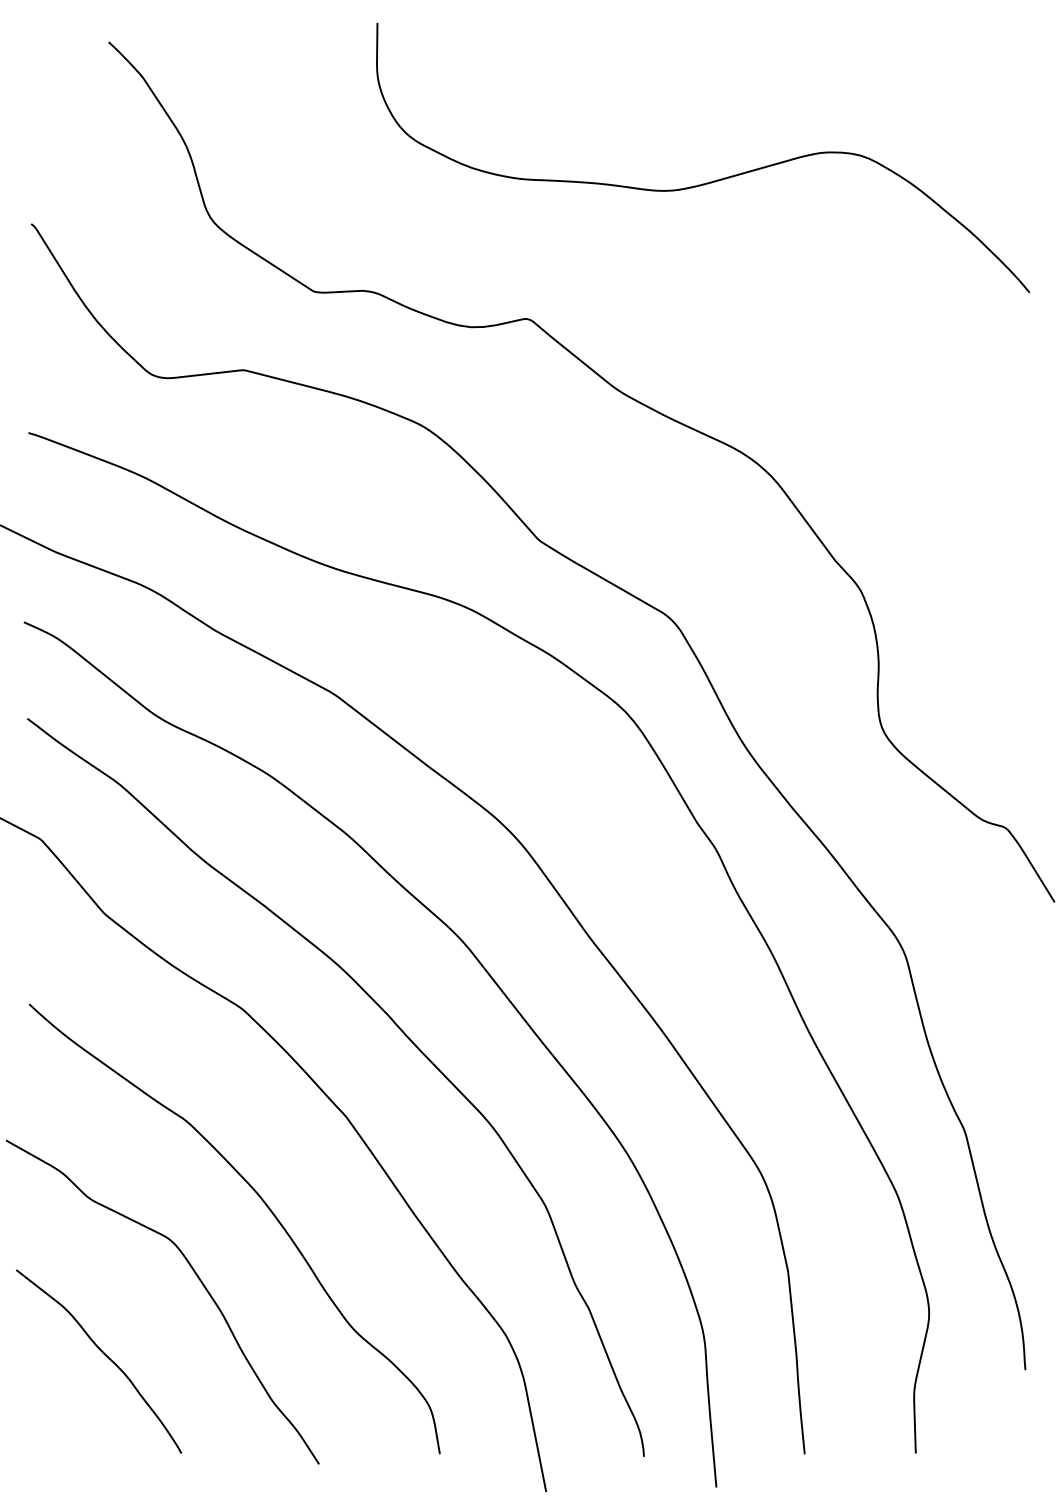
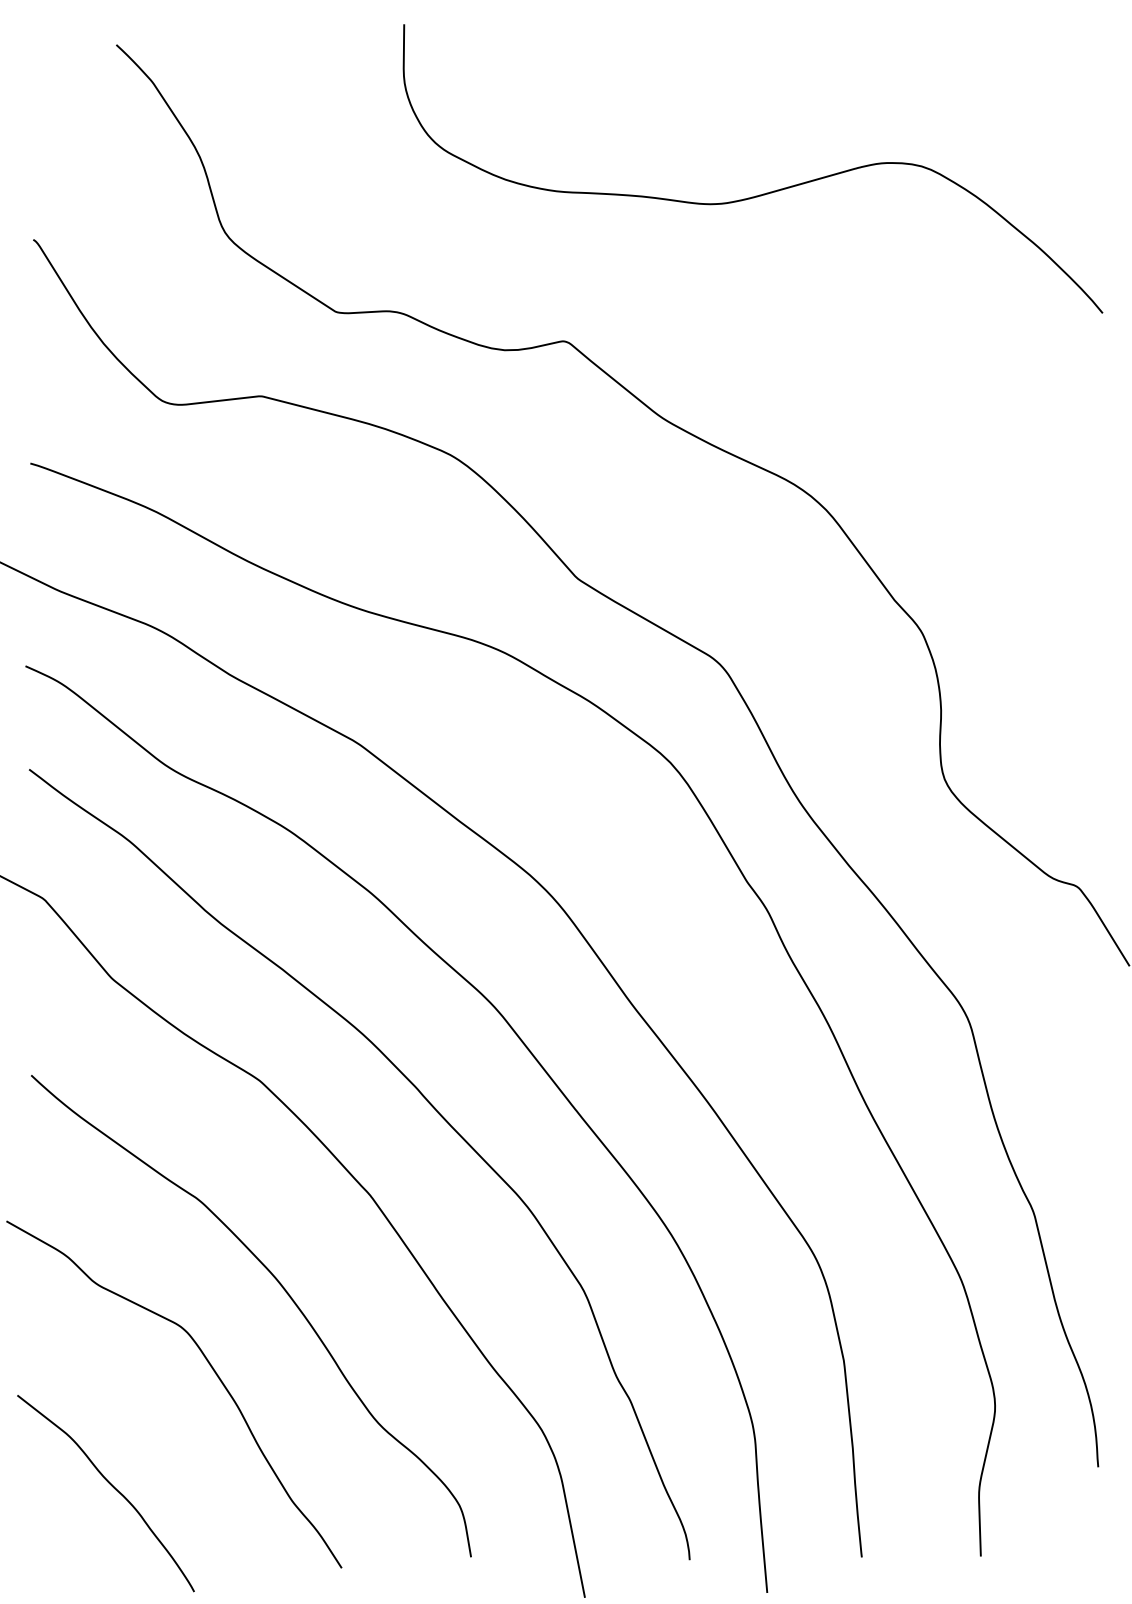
curve: (104, 1355) -> (111, 1486), moved

